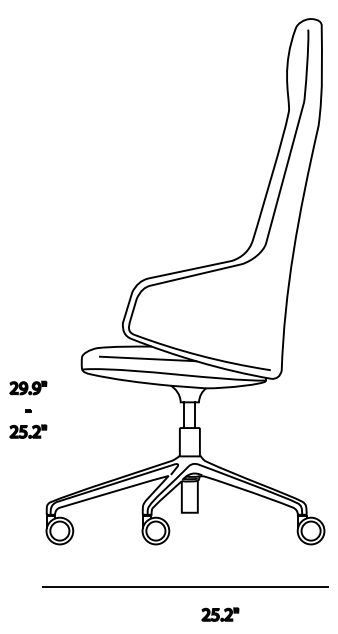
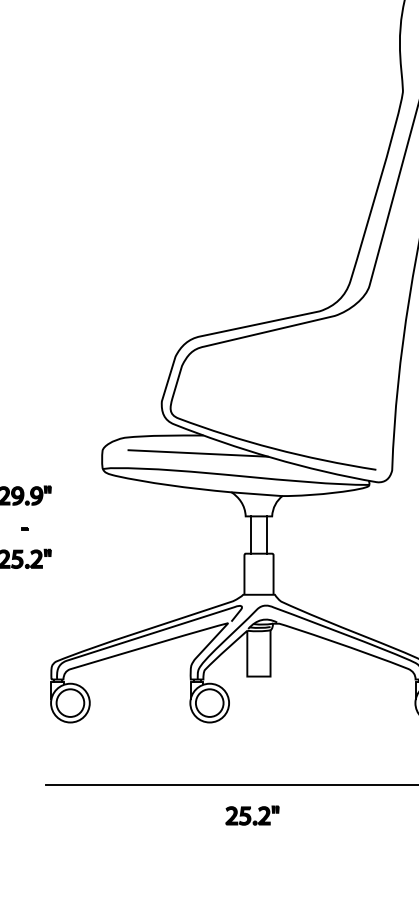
part: (220, 614) -> (252, 815), moved

